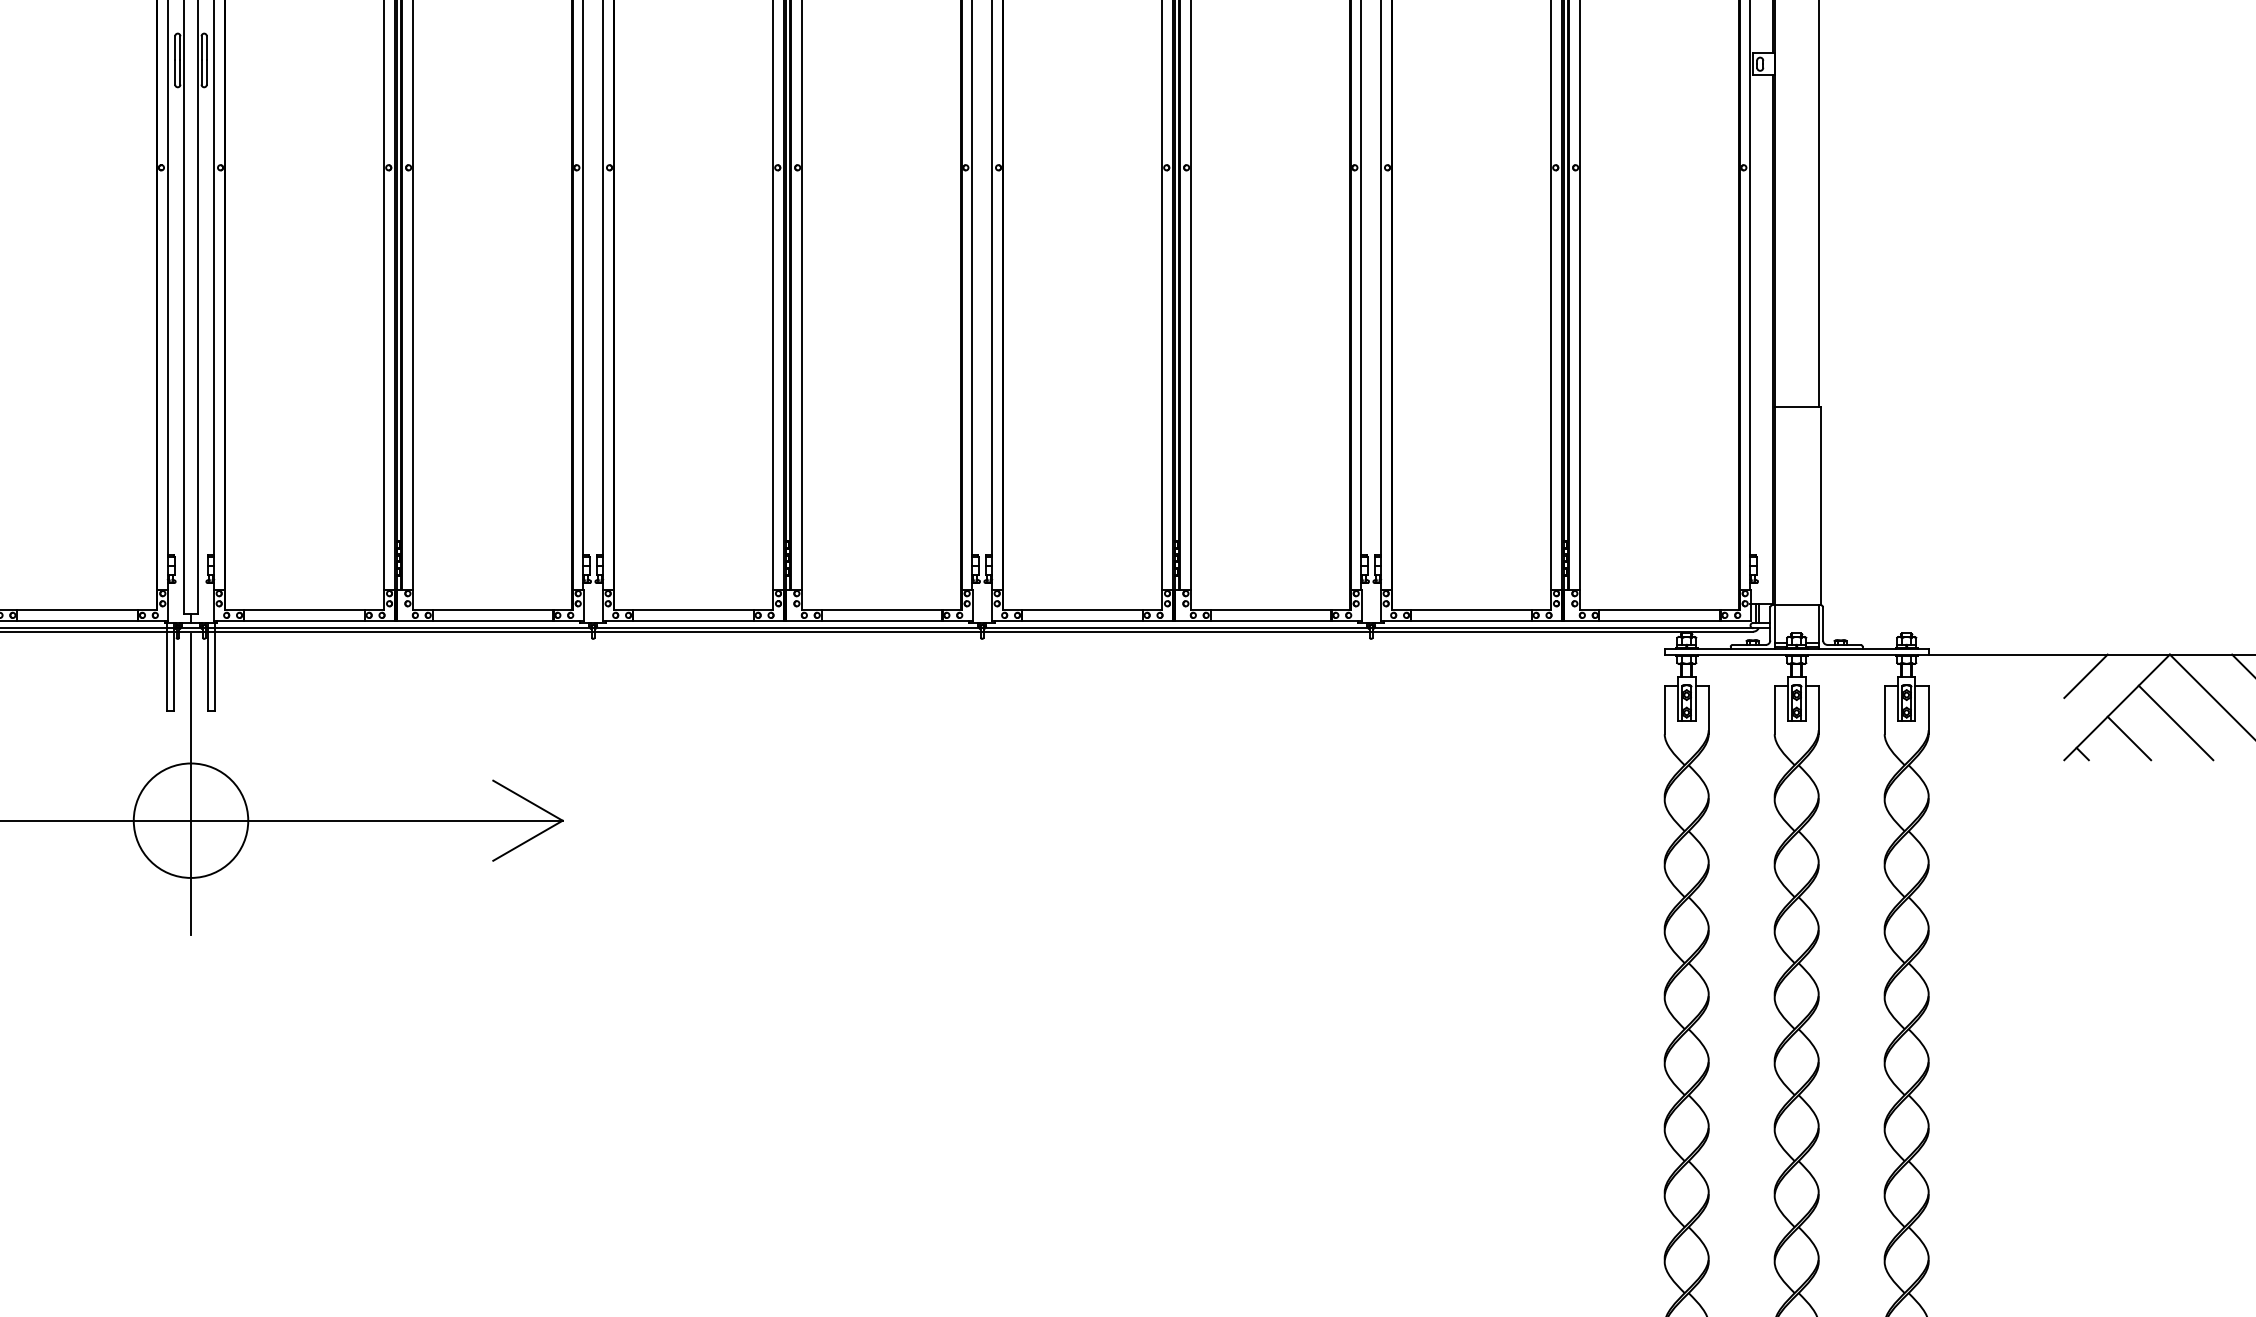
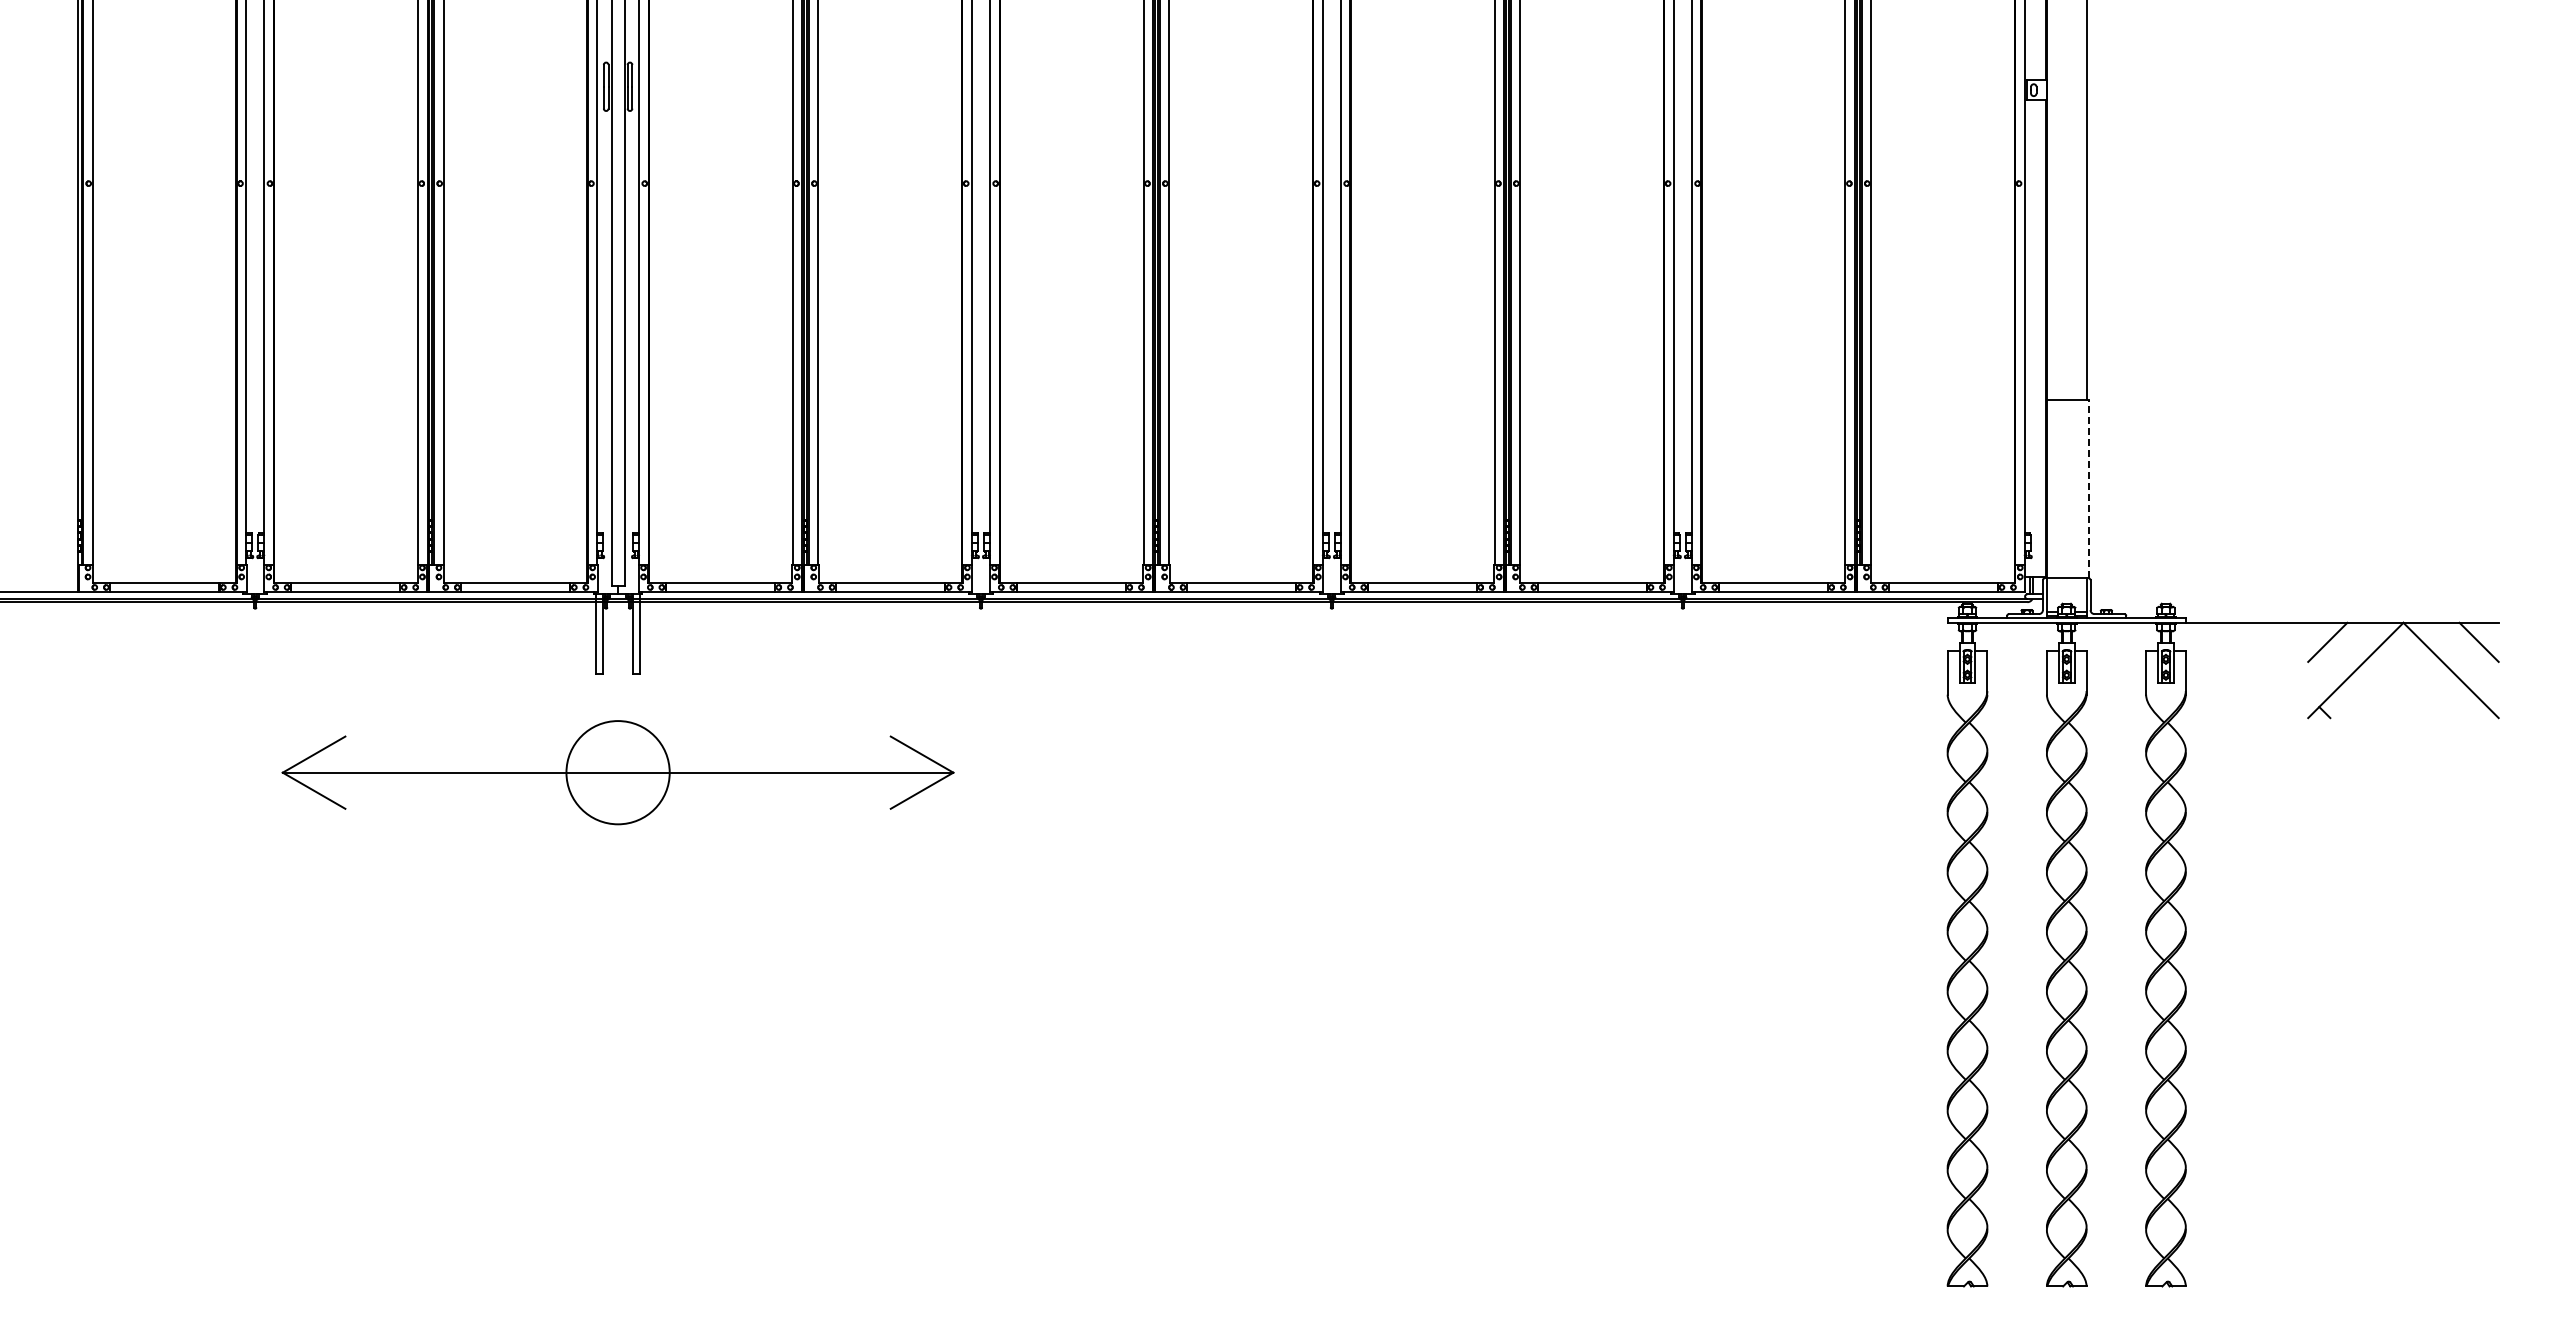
line: (1820, 505) -> (2088, 488), solid -> dashed
line: (2175, 722) -> (2408, 684), removed
line: (2128, 738) -> (2366, 698), removed
line: (191, 783) -> (618, 739), removed

